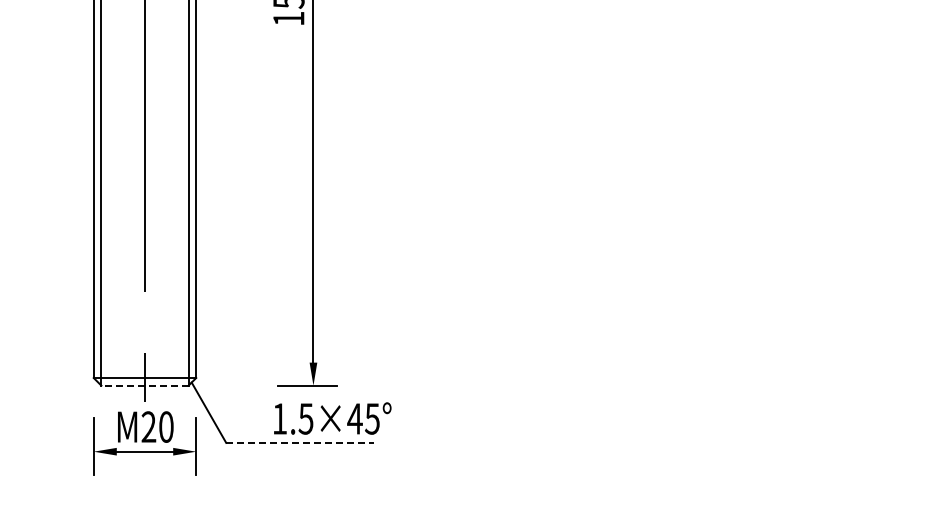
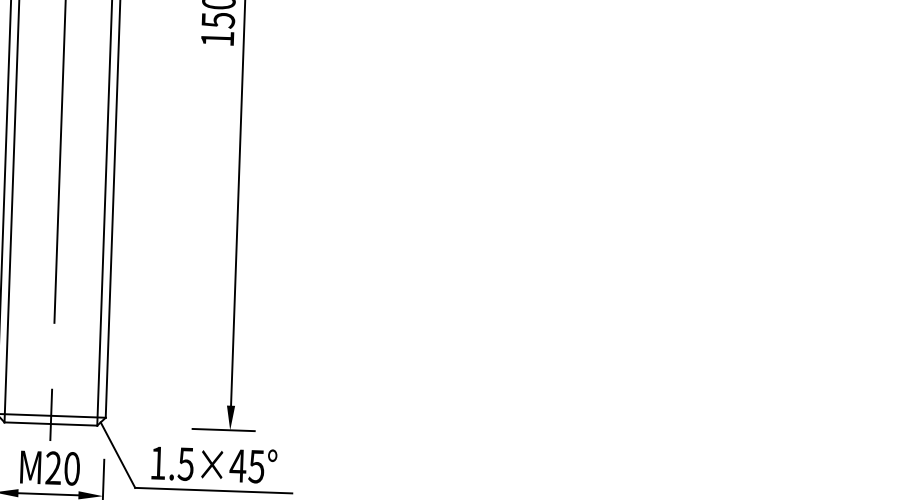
line: (144, 385) -> (50, 423), dashed -> solid
text: (332, 418) -> (214, 464), moved
line: (300, 442) -> (214, 490), dashed -> solid

